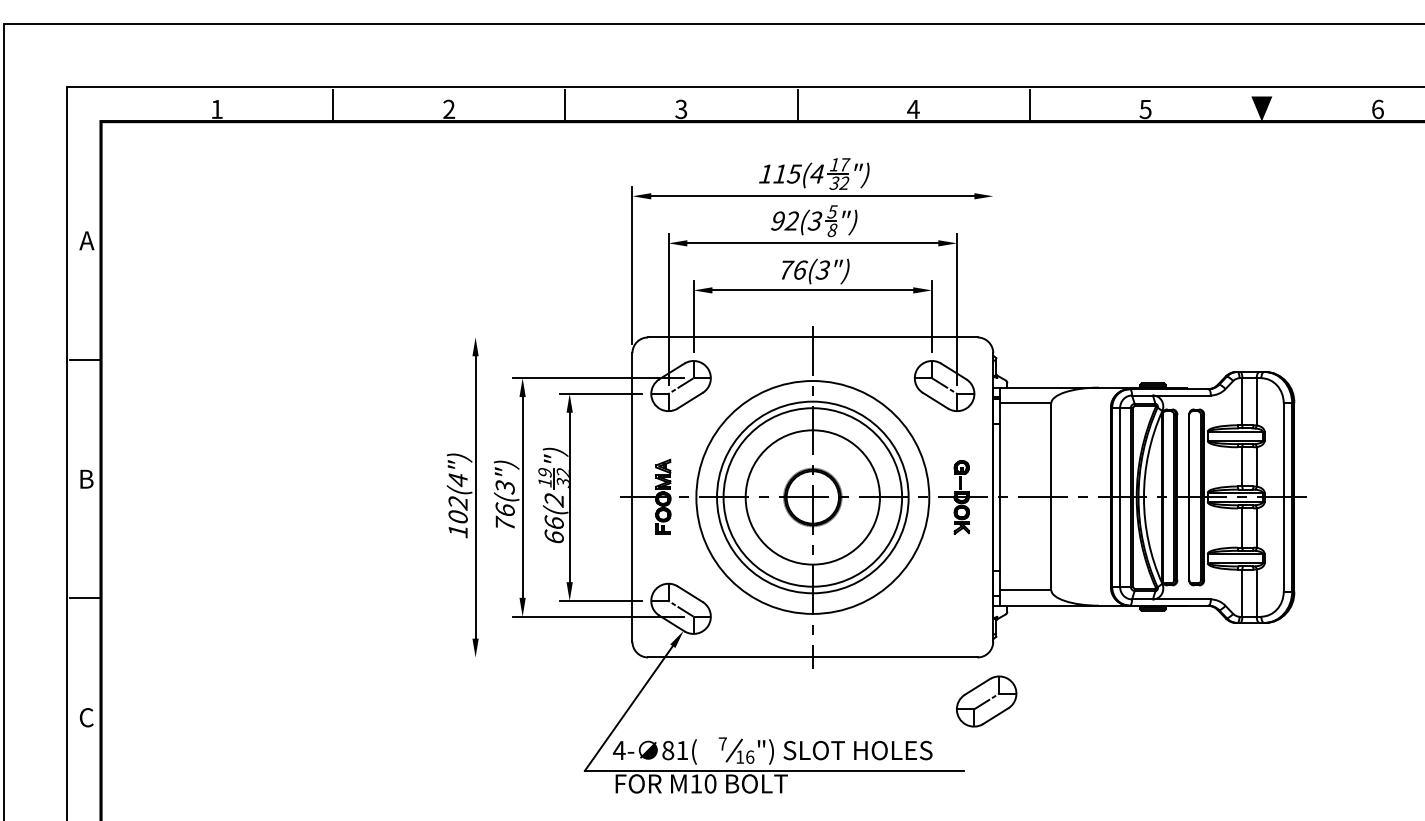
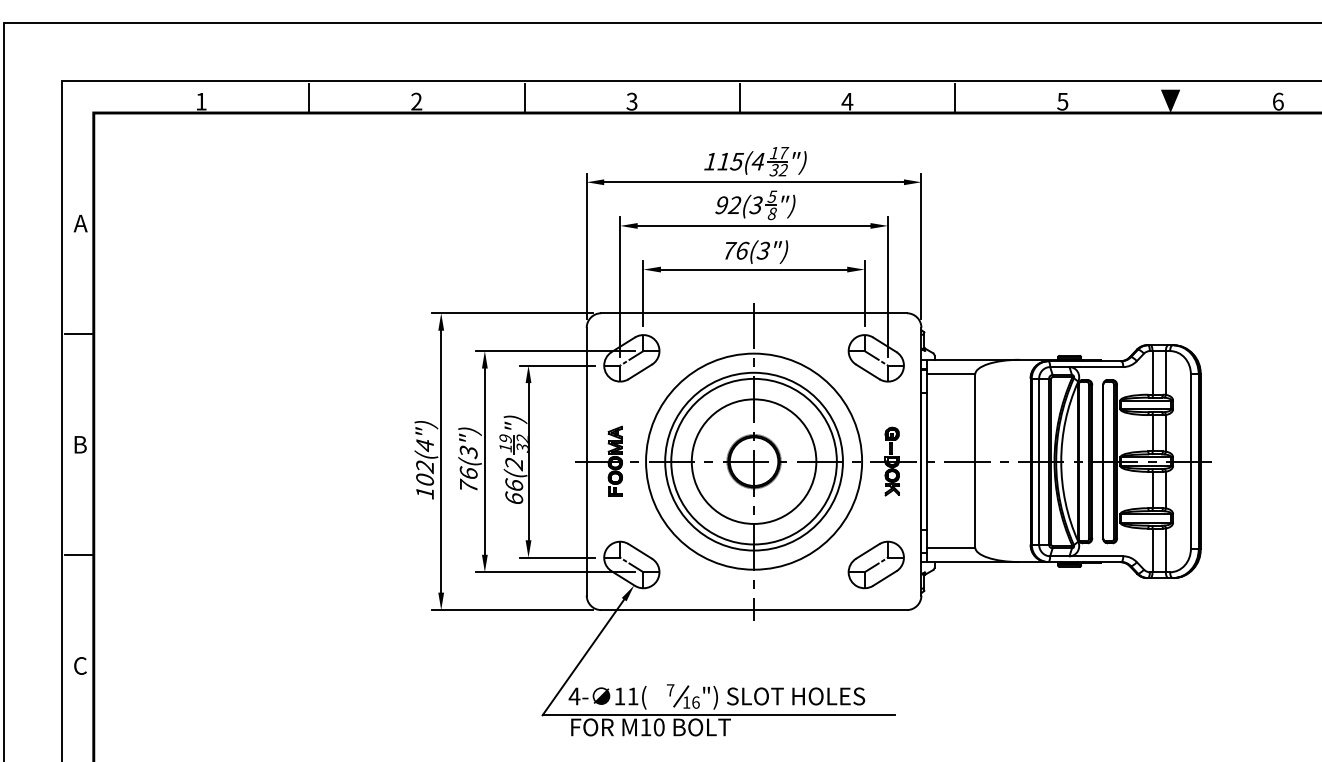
line: (993, 265) -> (921, 246), added
line: (552, 337) -> (512, 313), added
line: (552, 657) -> (512, 610), added
part: (985, 701) -> (875, 564), moved
text: (667, 750) -> (619, 696), 81( -> 11(

